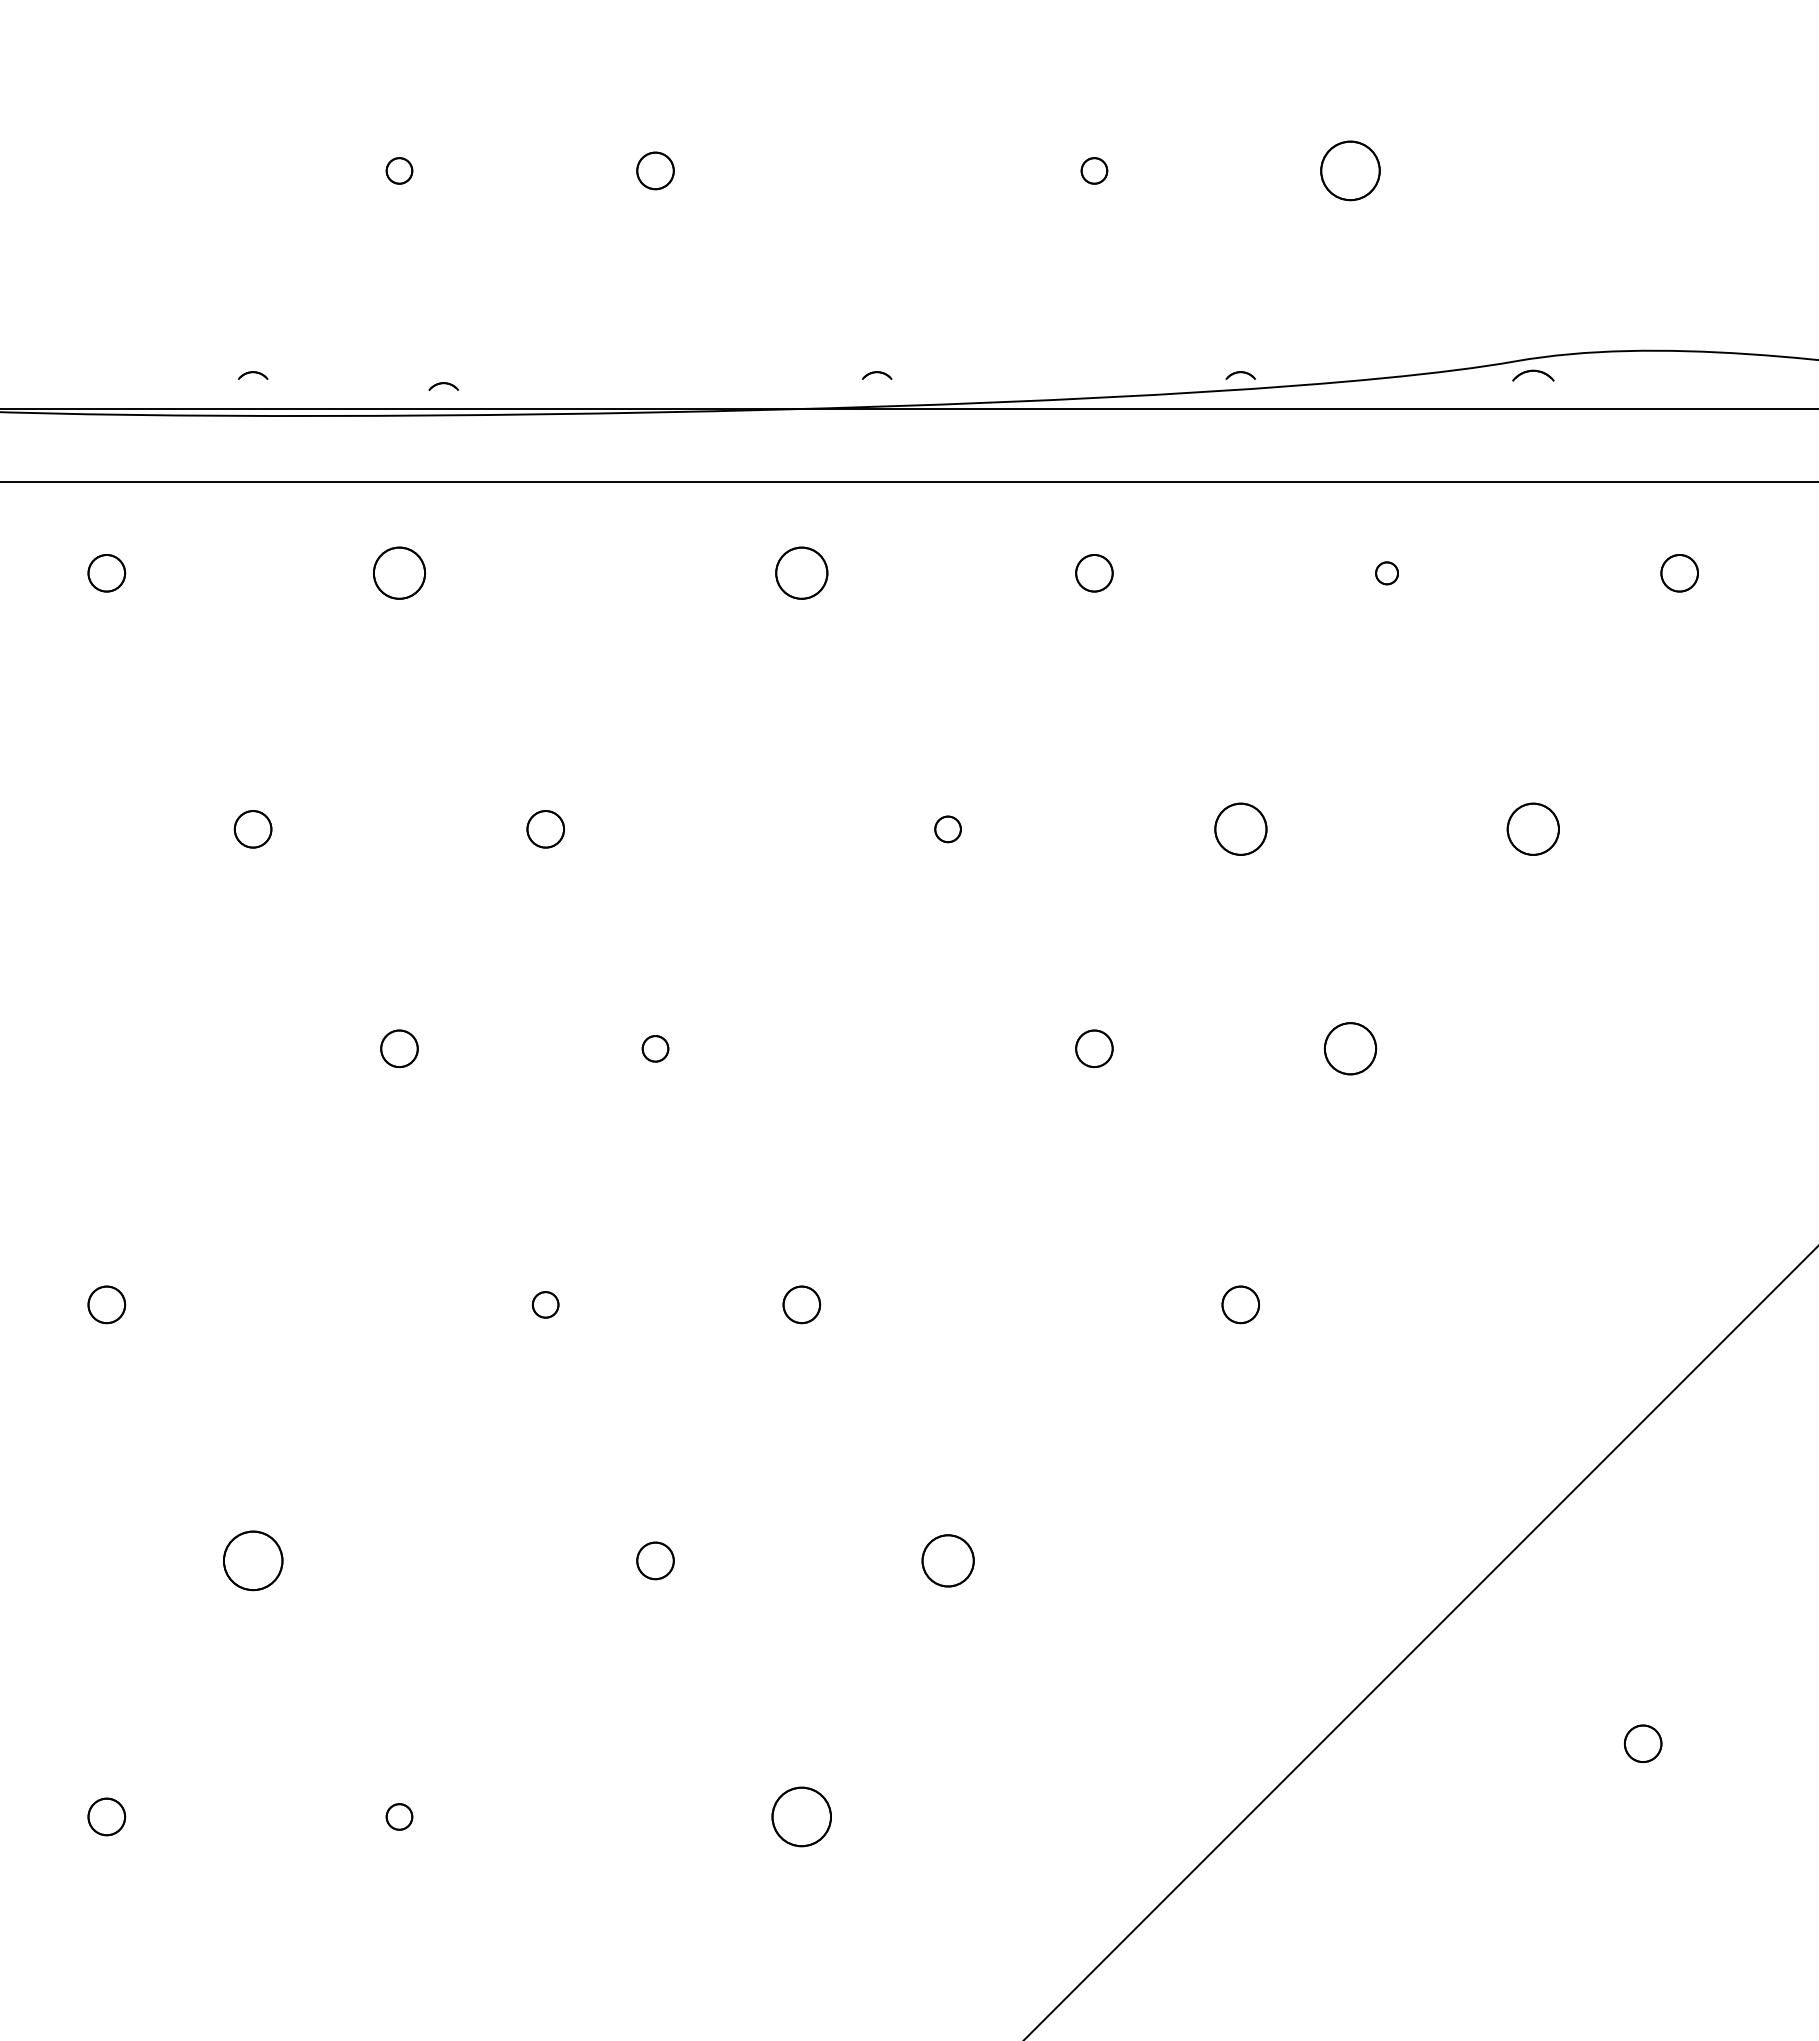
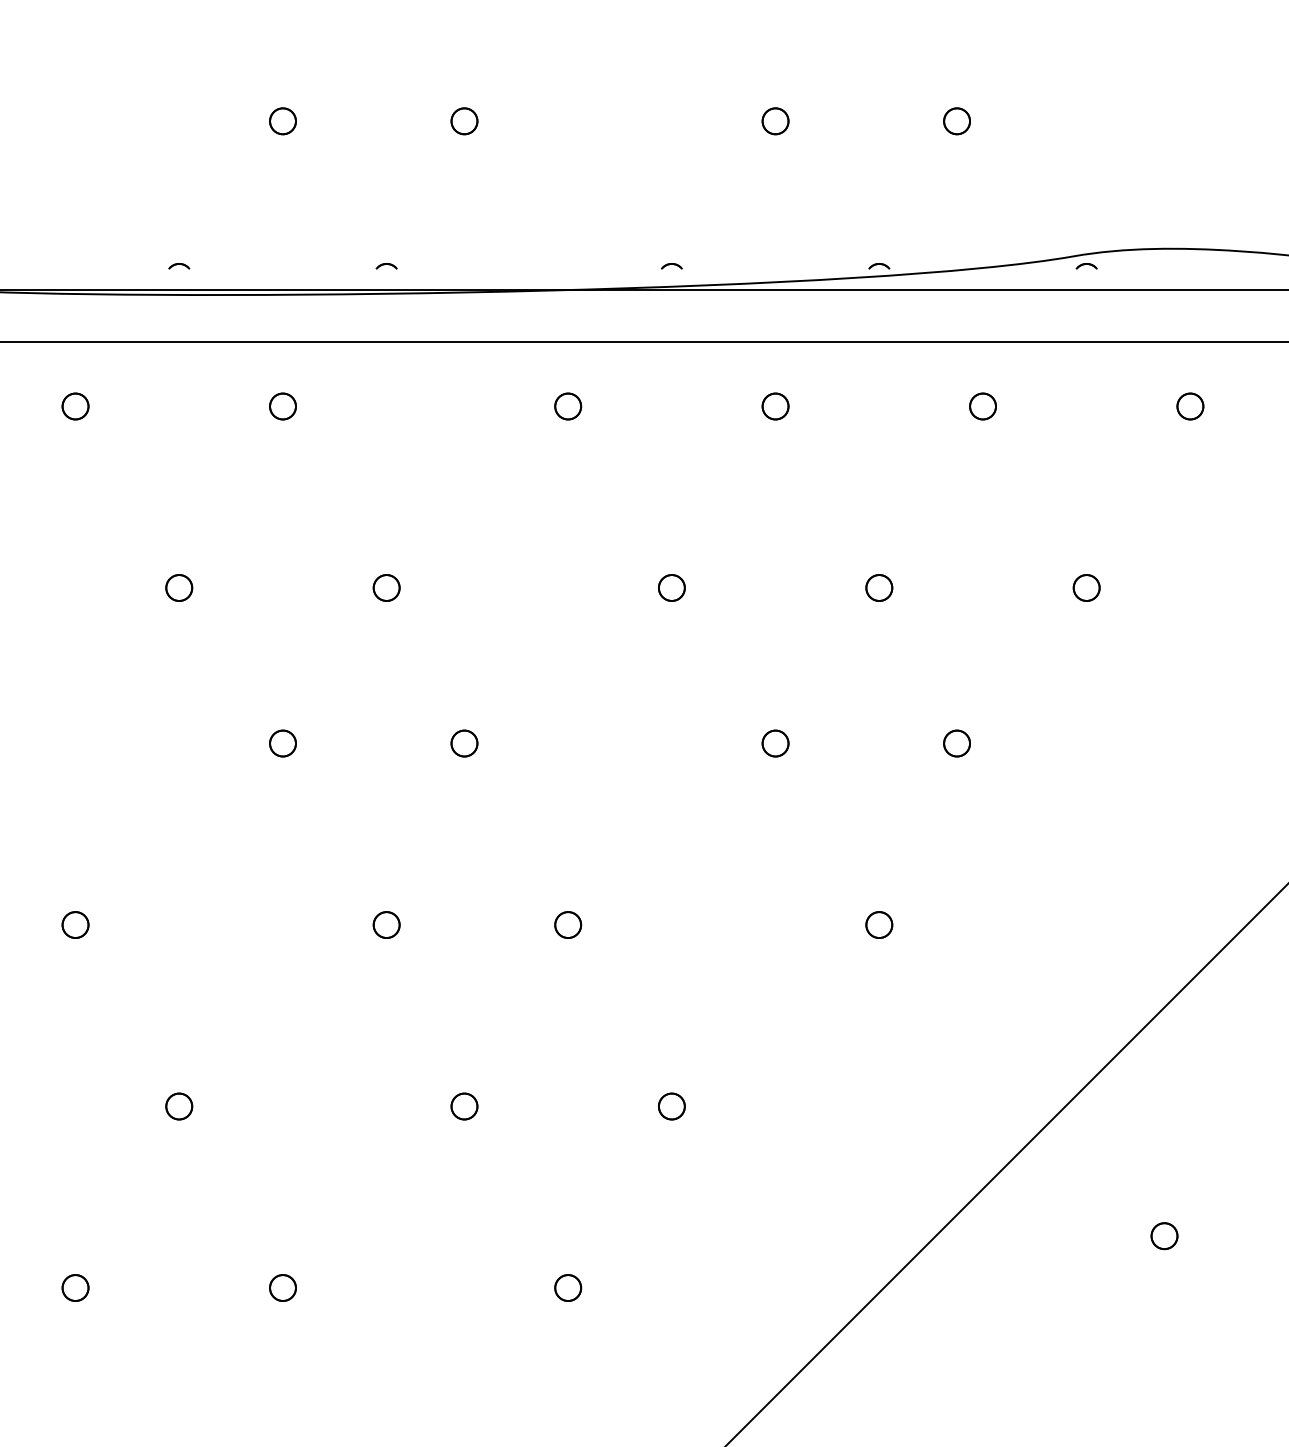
part: (399, 170) -> (283, 121), size x1.43
part: (1094, 170) -> (775, 121), size x1.43
part: (1350, 170) -> (957, 121), size x0.62
part: (877, 375) -> (672, 266), moved
part: (1533, 375) -> (1086, 266), size x0.71
part: (443, 386) -> (386, 266), moved
part: (399, 573) -> (283, 406), size x0.71
part: (801, 573) -> (567, 406), size x0.71
part: (1386, 573) -> (982, 406), size x1.67
part: (947, 829) -> (671, 588), size x1.43
part: (1240, 829) -> (879, 588), size x0.71
part: (1533, 829) -> (1086, 588), size x0.71
part: (655, 1048) -> (464, 743), size x1.43
part: (1350, 1048) -> (957, 743), size x0.71
part: (545, 1304) -> (386, 924), size x1.43
part: (252, 1560) -> (178, 1106), size x0.62
part: (947, 1560) -> (671, 1106), size x0.71
part: (399, 1816) -> (283, 1287), size x1.43
part: (801, 1816) -> (567, 1287), size x0.62

